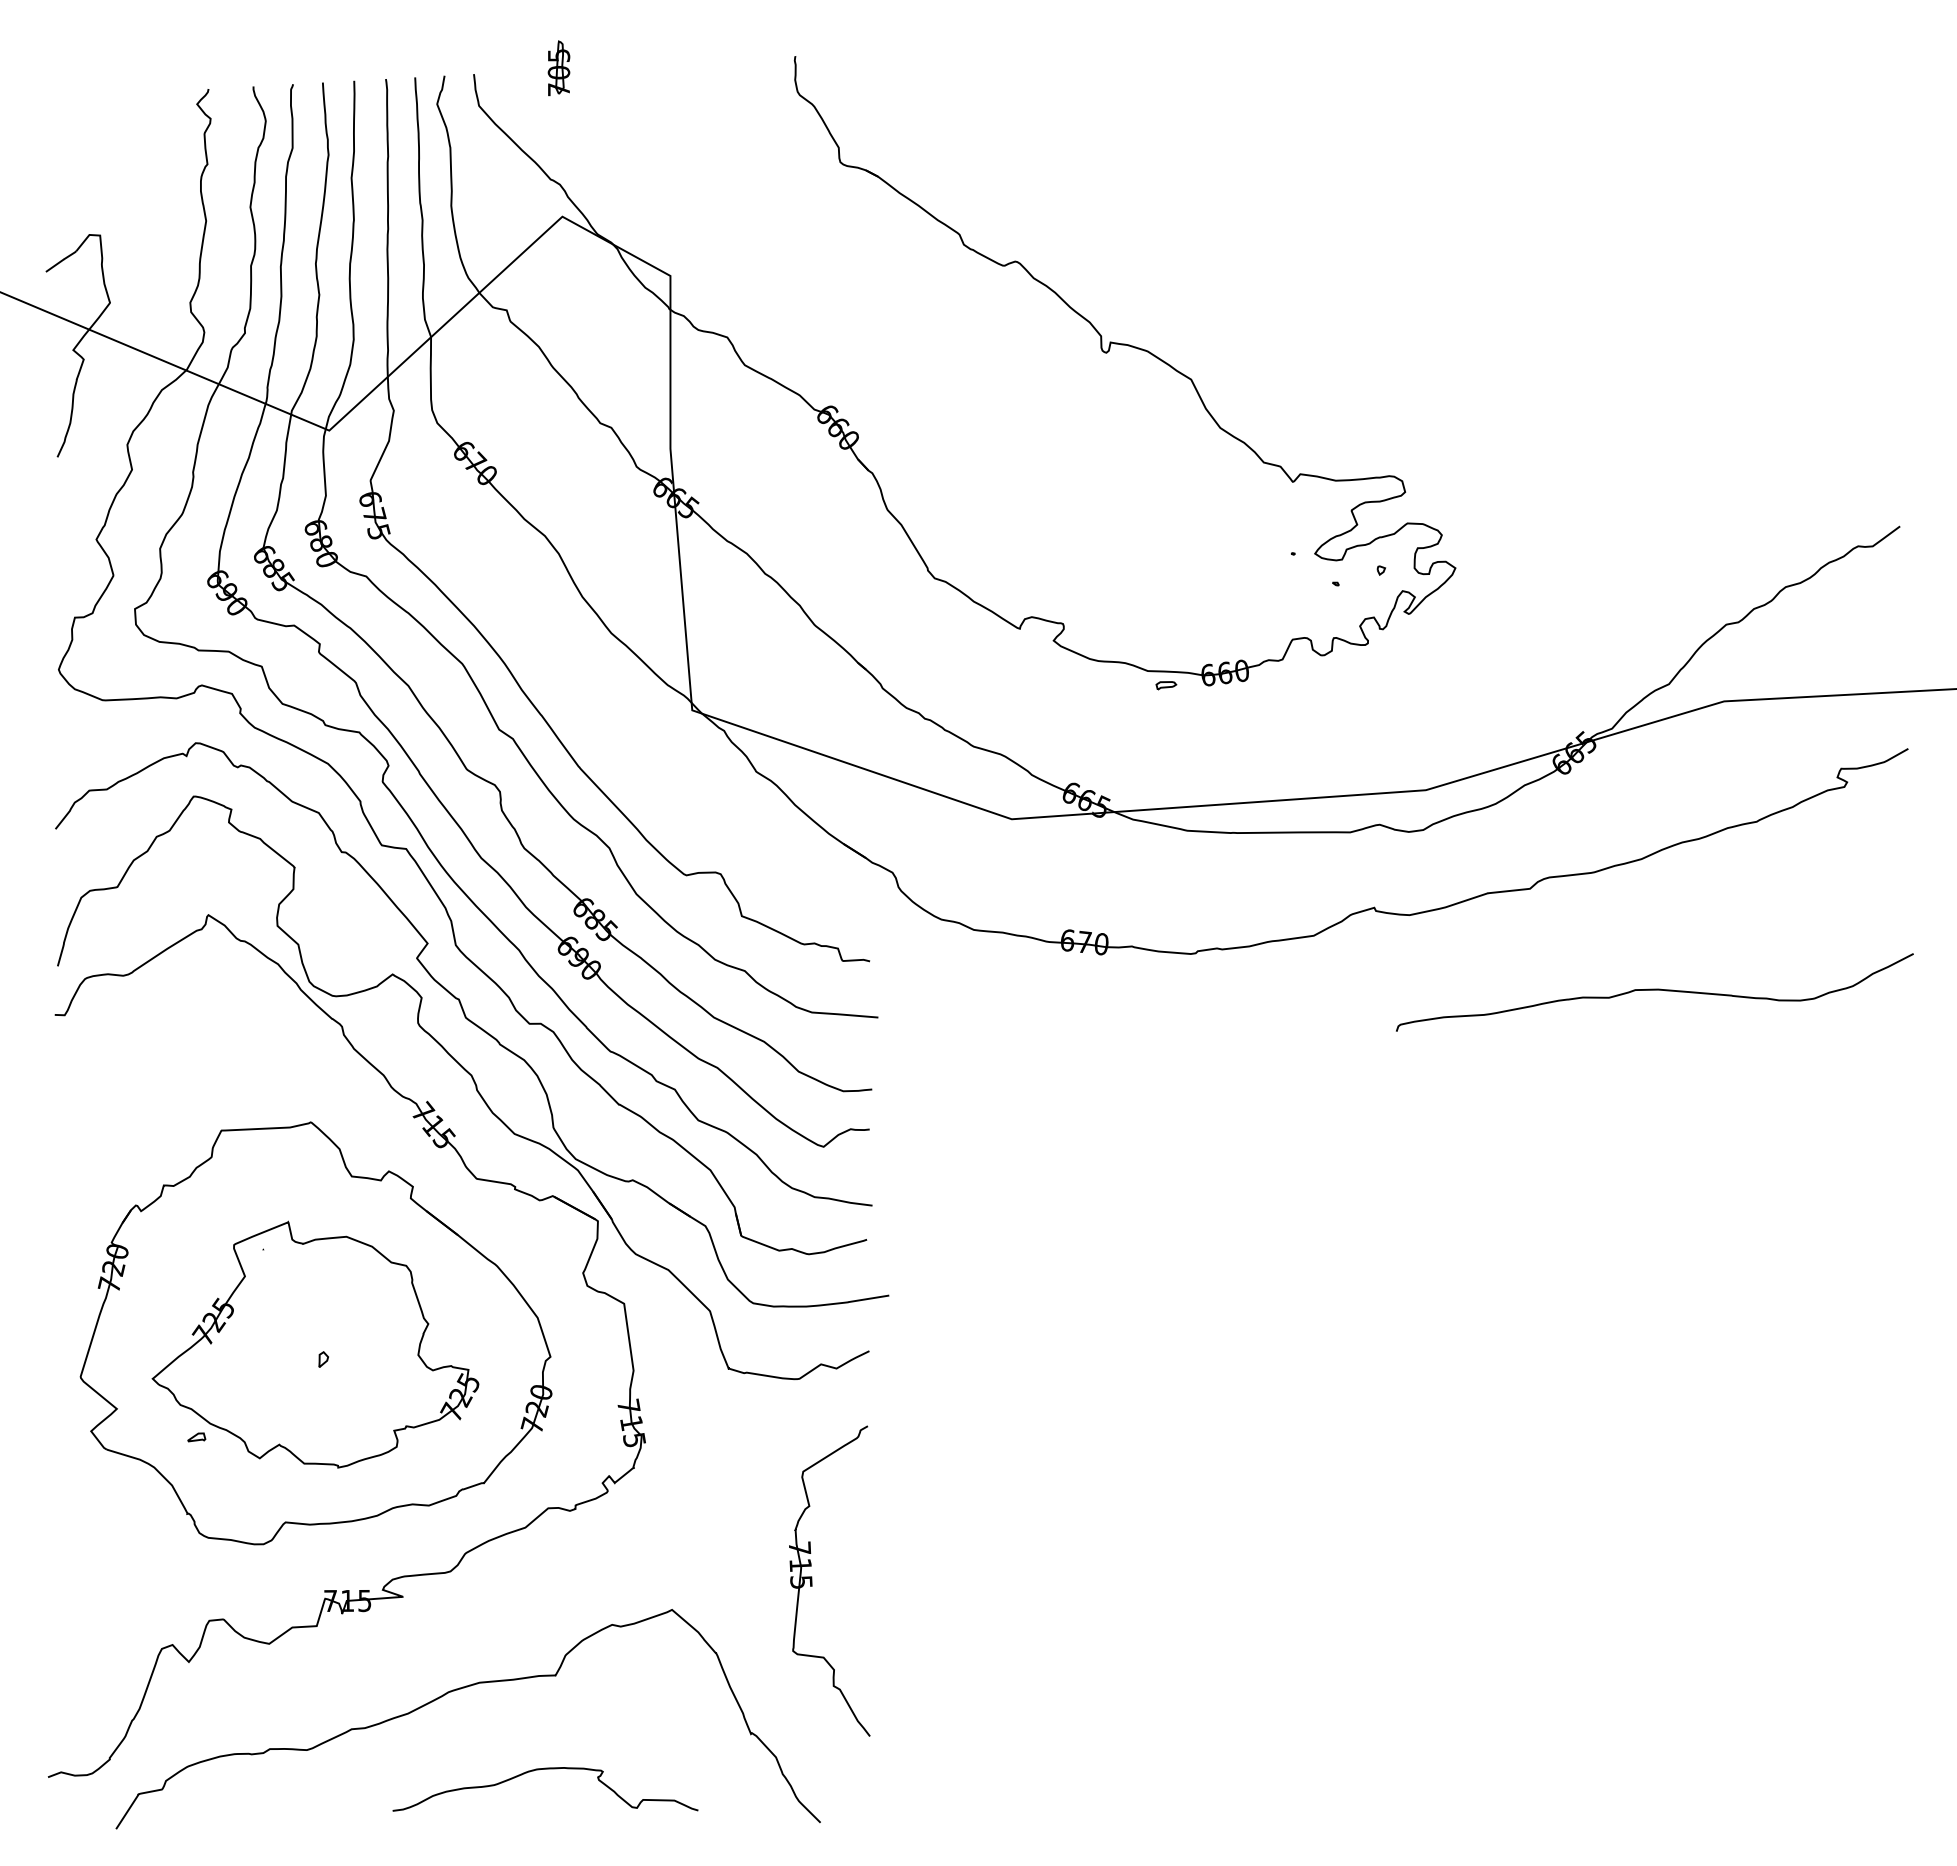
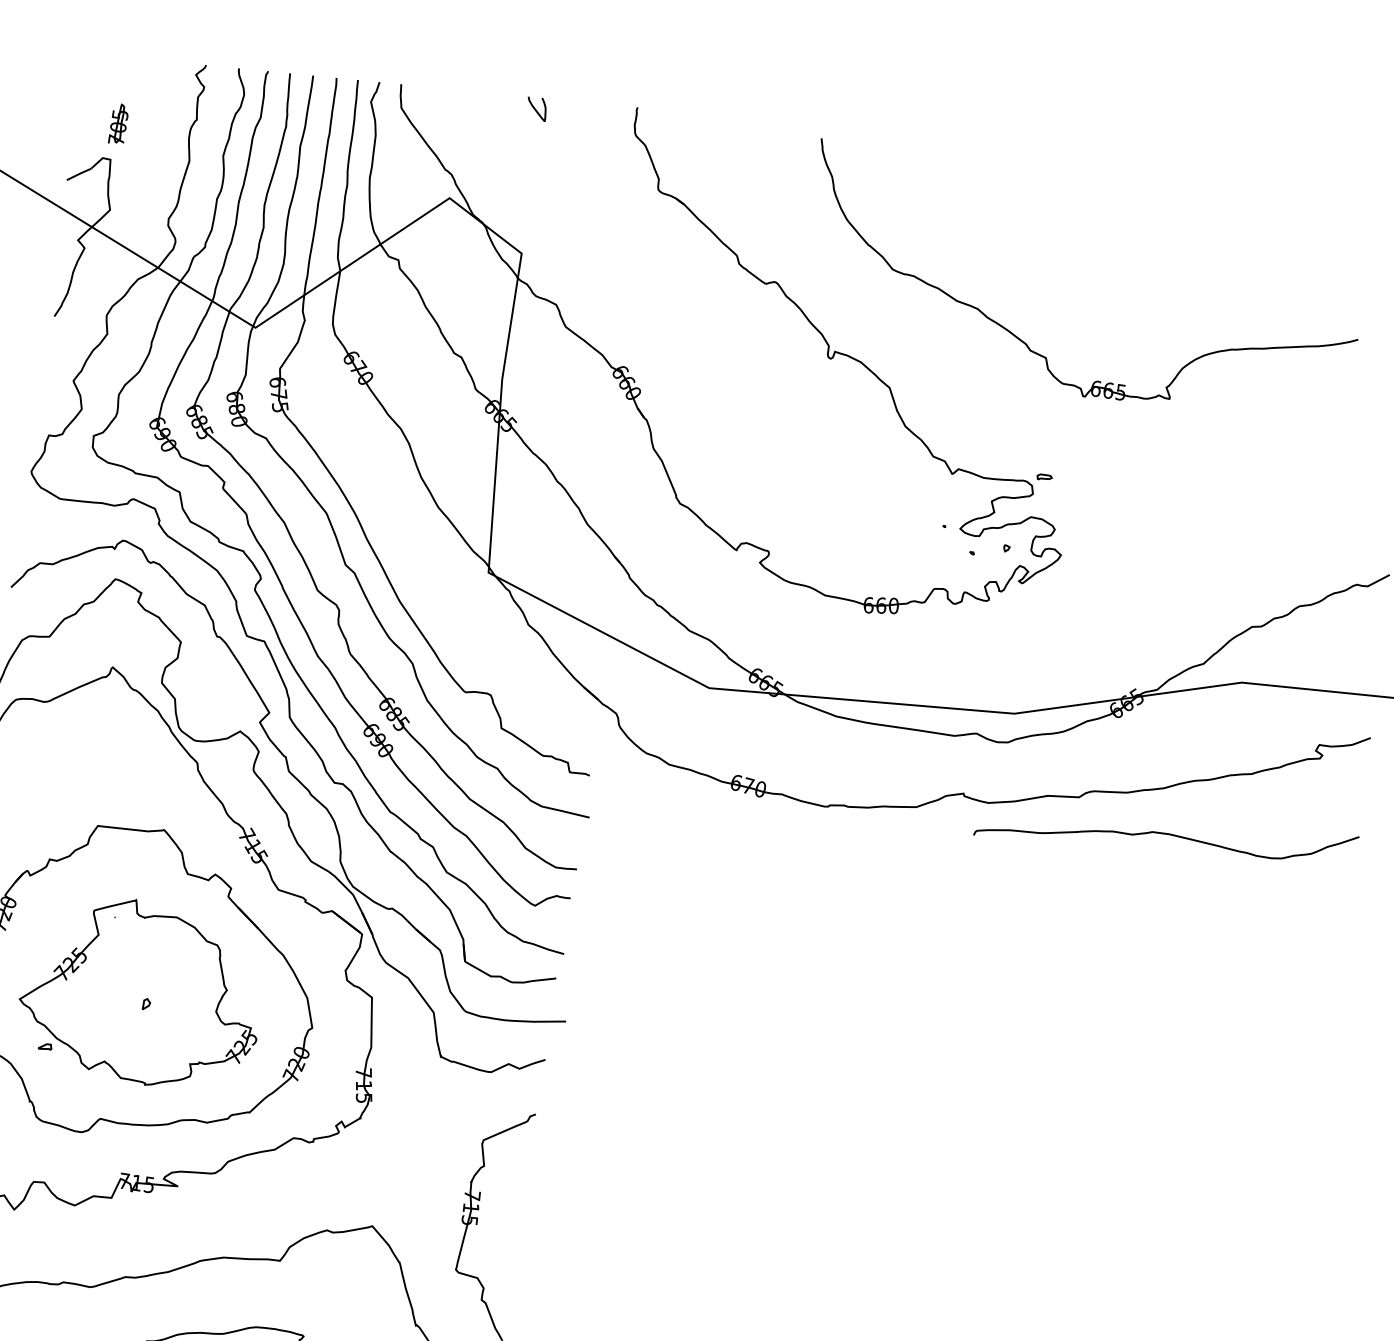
part: (558, 68) -> (118, 124), moved
curve: (659, 79) -> (535, 109), added
part: (1395, 306) -> (1046, 357), added
part: (1166, 685) -> (1044, 477), moved
curve: (1654, 990) -> (1166, 834), moved

